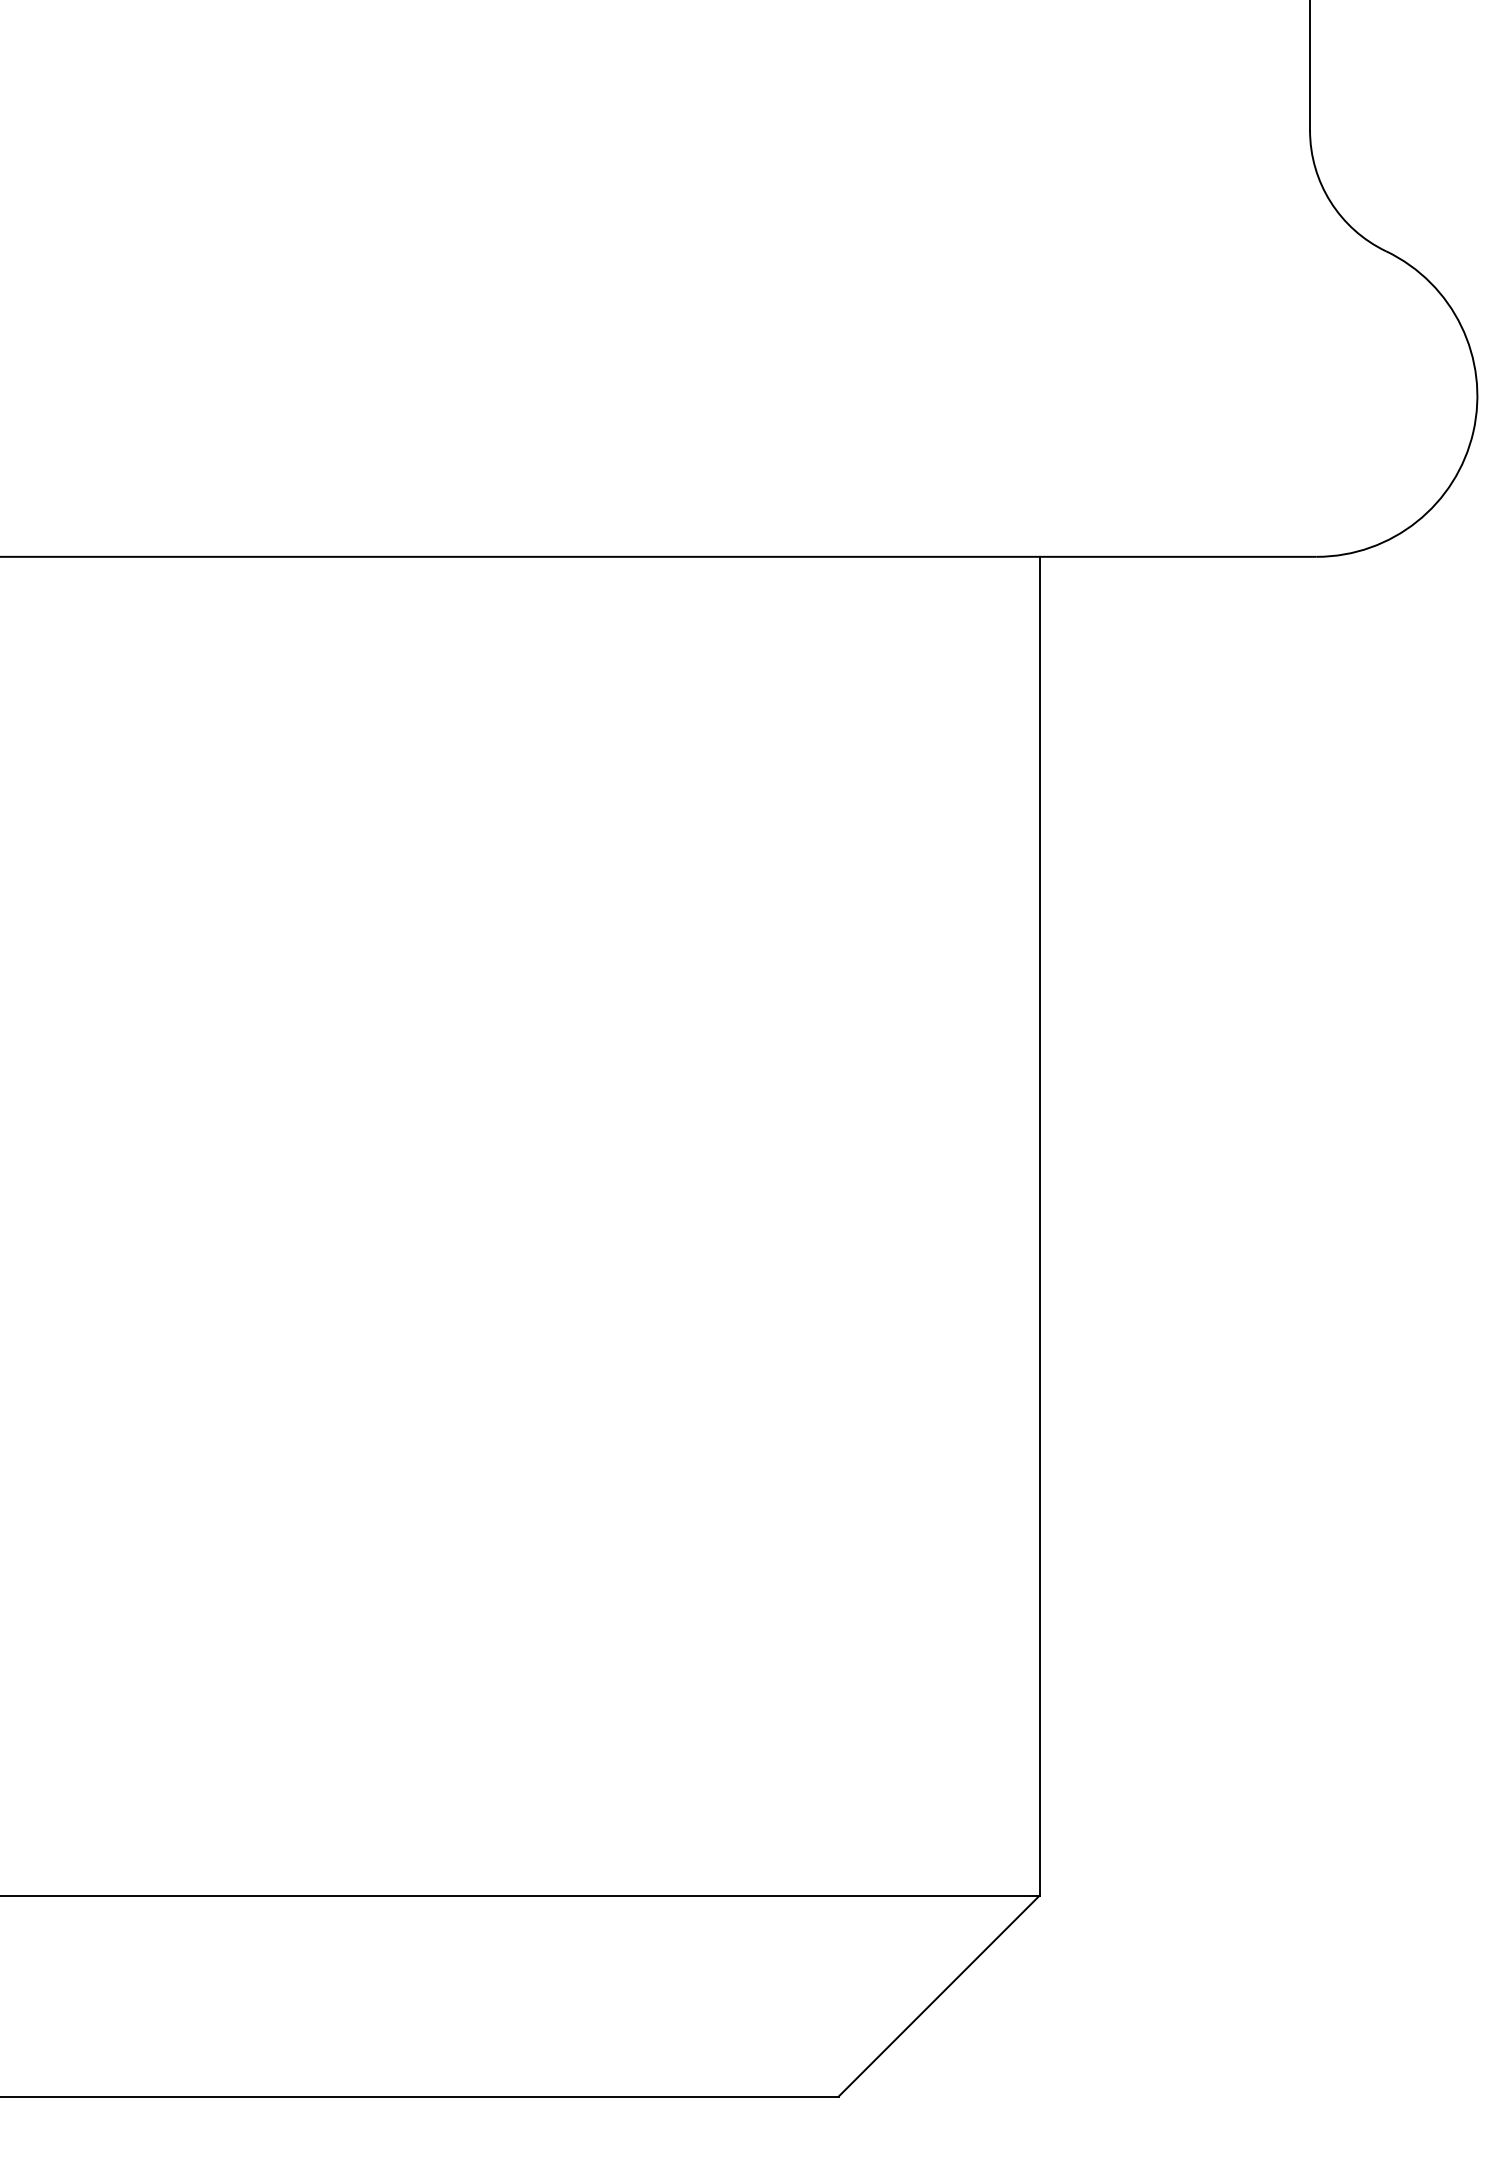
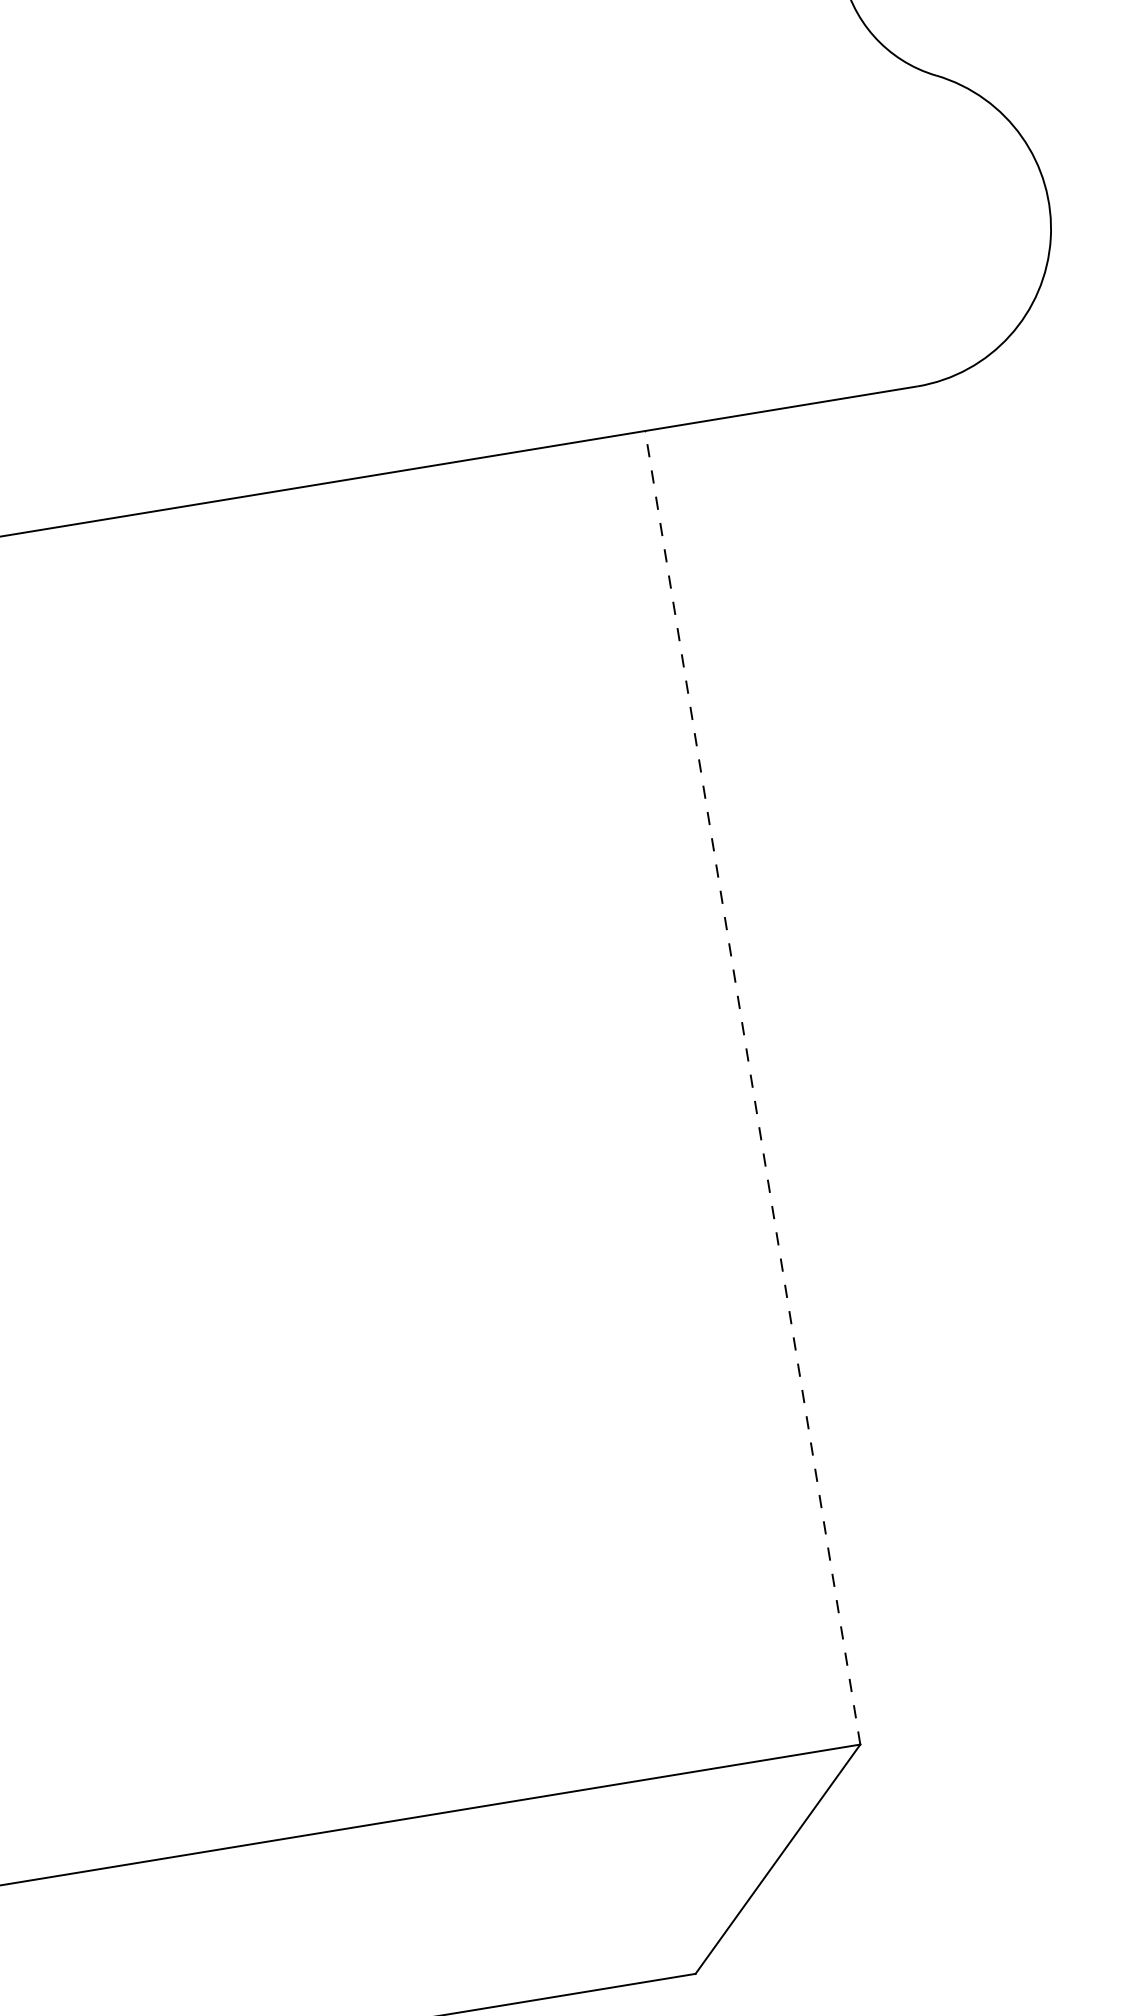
line: (1039, 1225) -> (752, 1087), solid -> dashed

